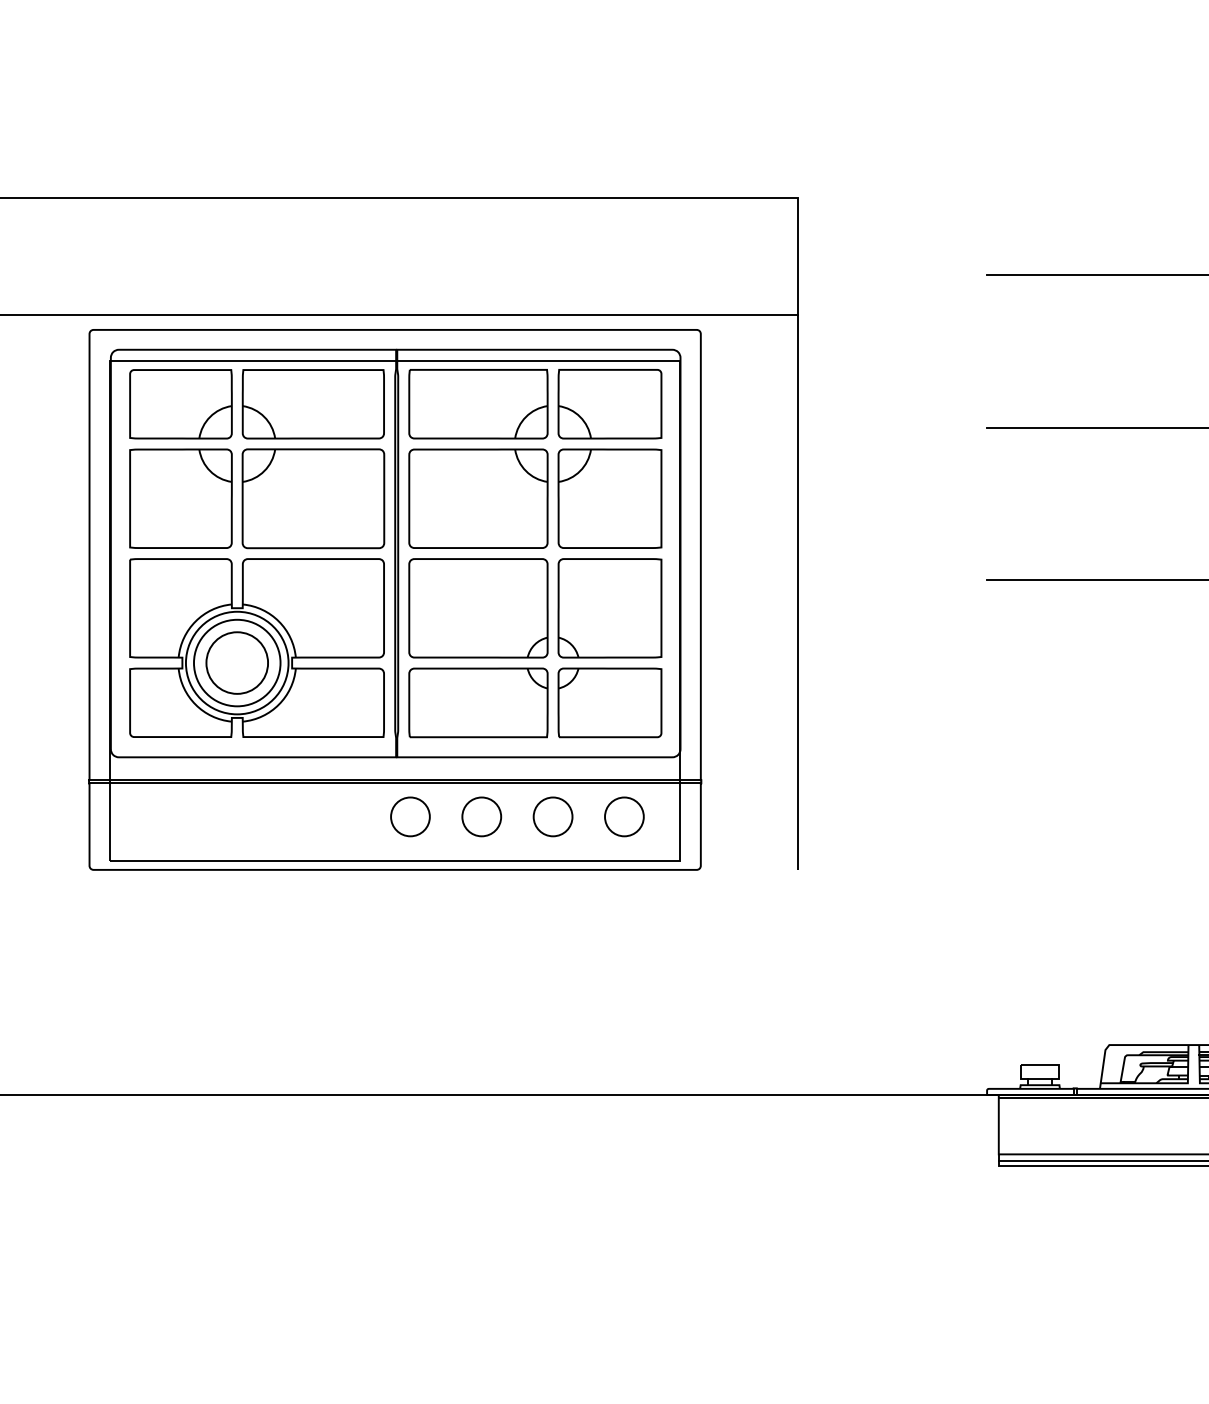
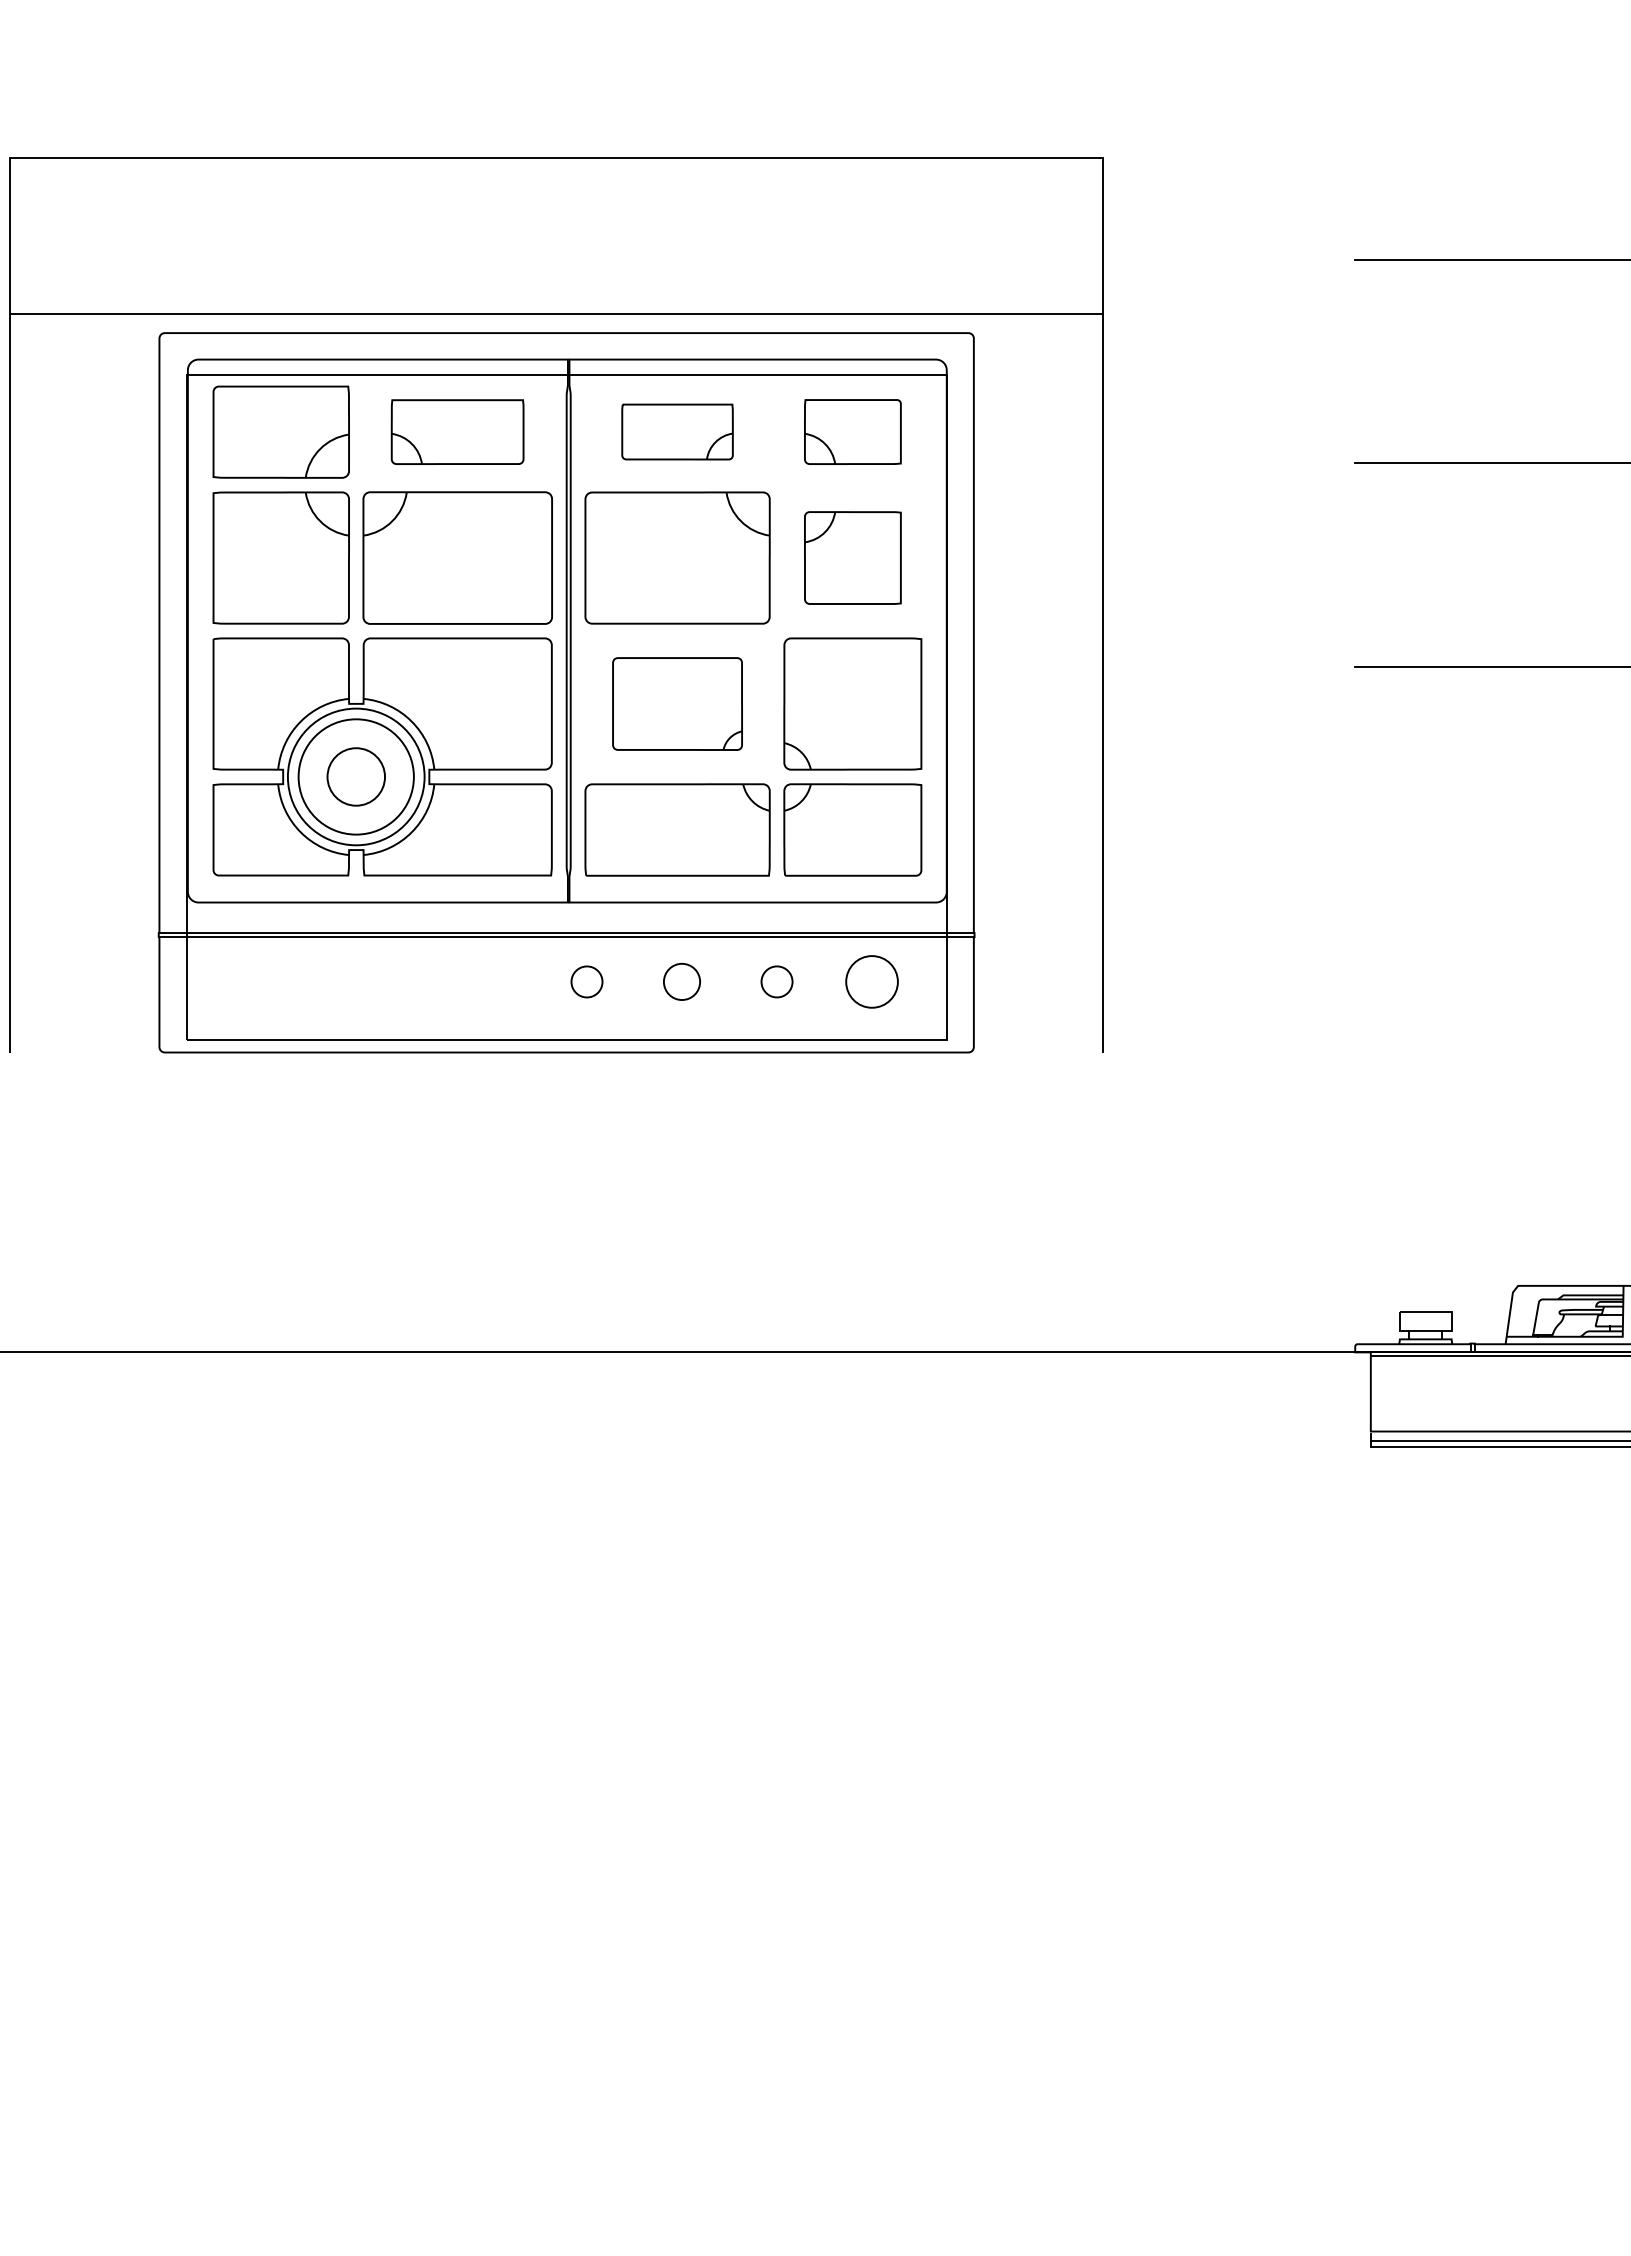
part: (313, 403) -> (457, 431), size x0.7
part: (478, 403) -> (677, 431), size x0.6
part: (609, 403) -> (852, 431), size x0.7
part: (609, 498) -> (852, 557), size x0.7
part: (478, 607) -> (677, 703), size x0.7
circle: (237, 662) -> (356, 776), size x0.7
circle: (410, 816) -> (586, 981), size x0.6
circle: (481, 816) -> (681, 981), size x0.7
circle: (552, 816) -> (776, 981), size x0.6

